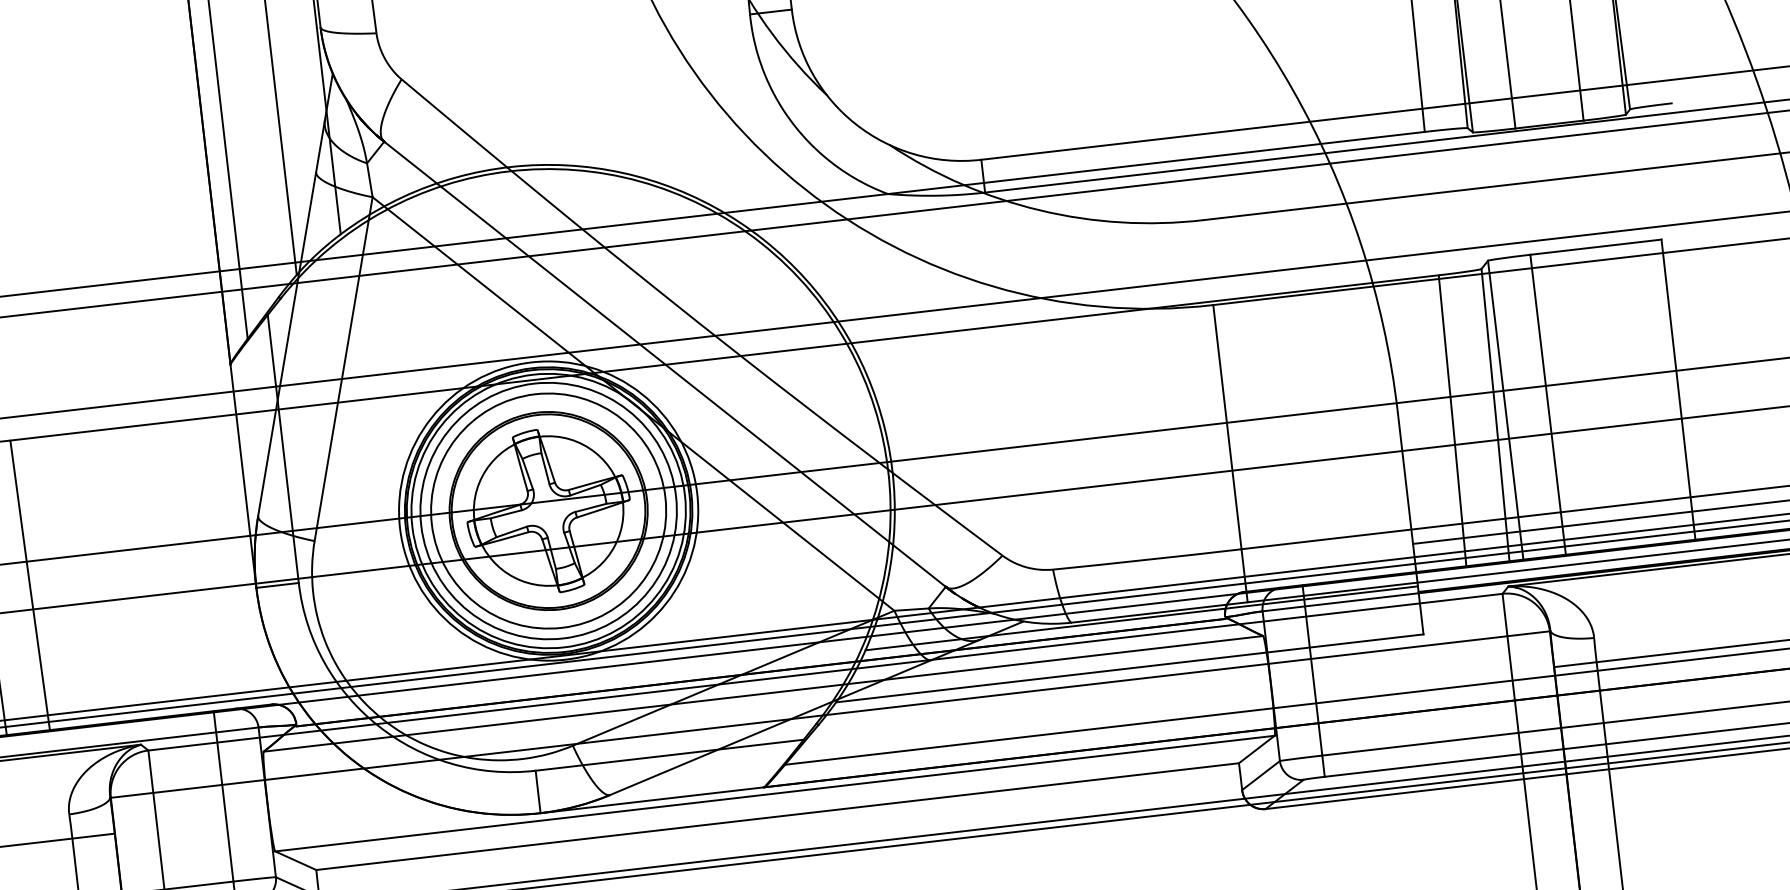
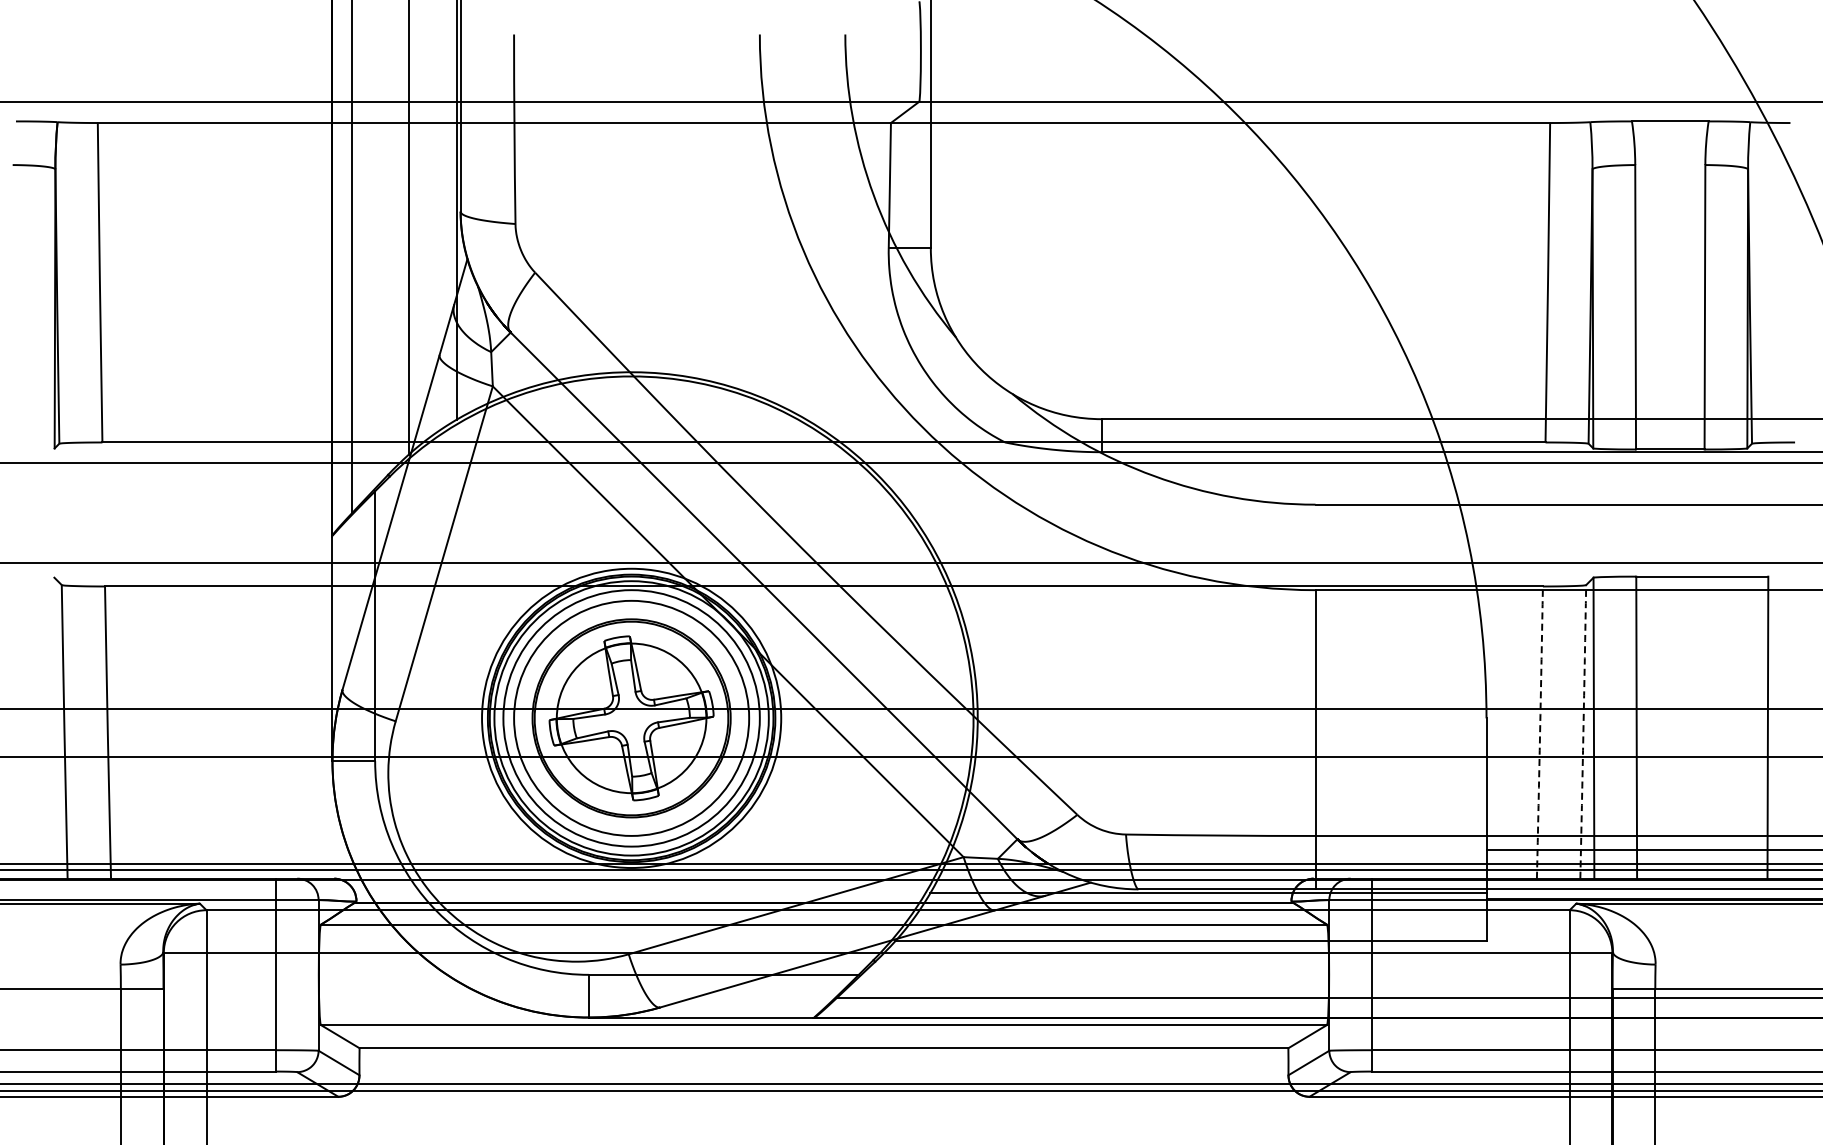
arc: (1495, 414) -> (1583, 731), solid -> dashed
arc: (1453, 420) -> (1540, 732), solid -> dashed

